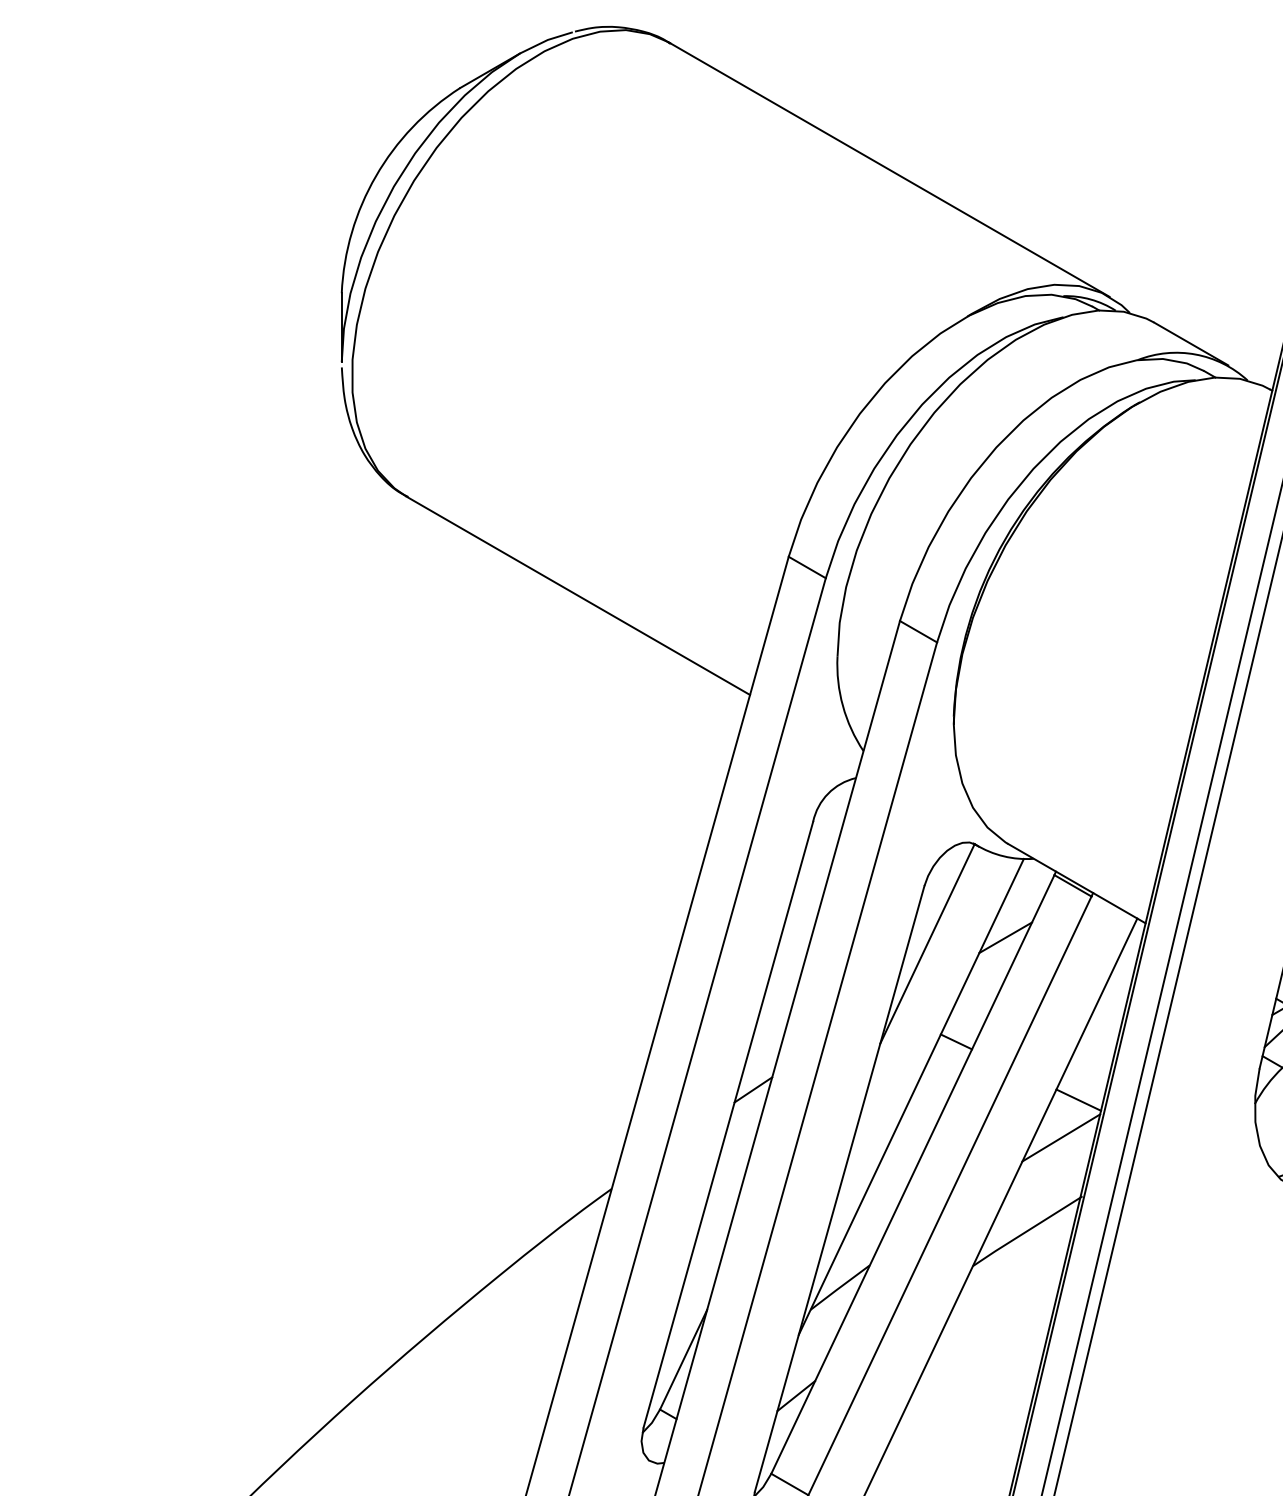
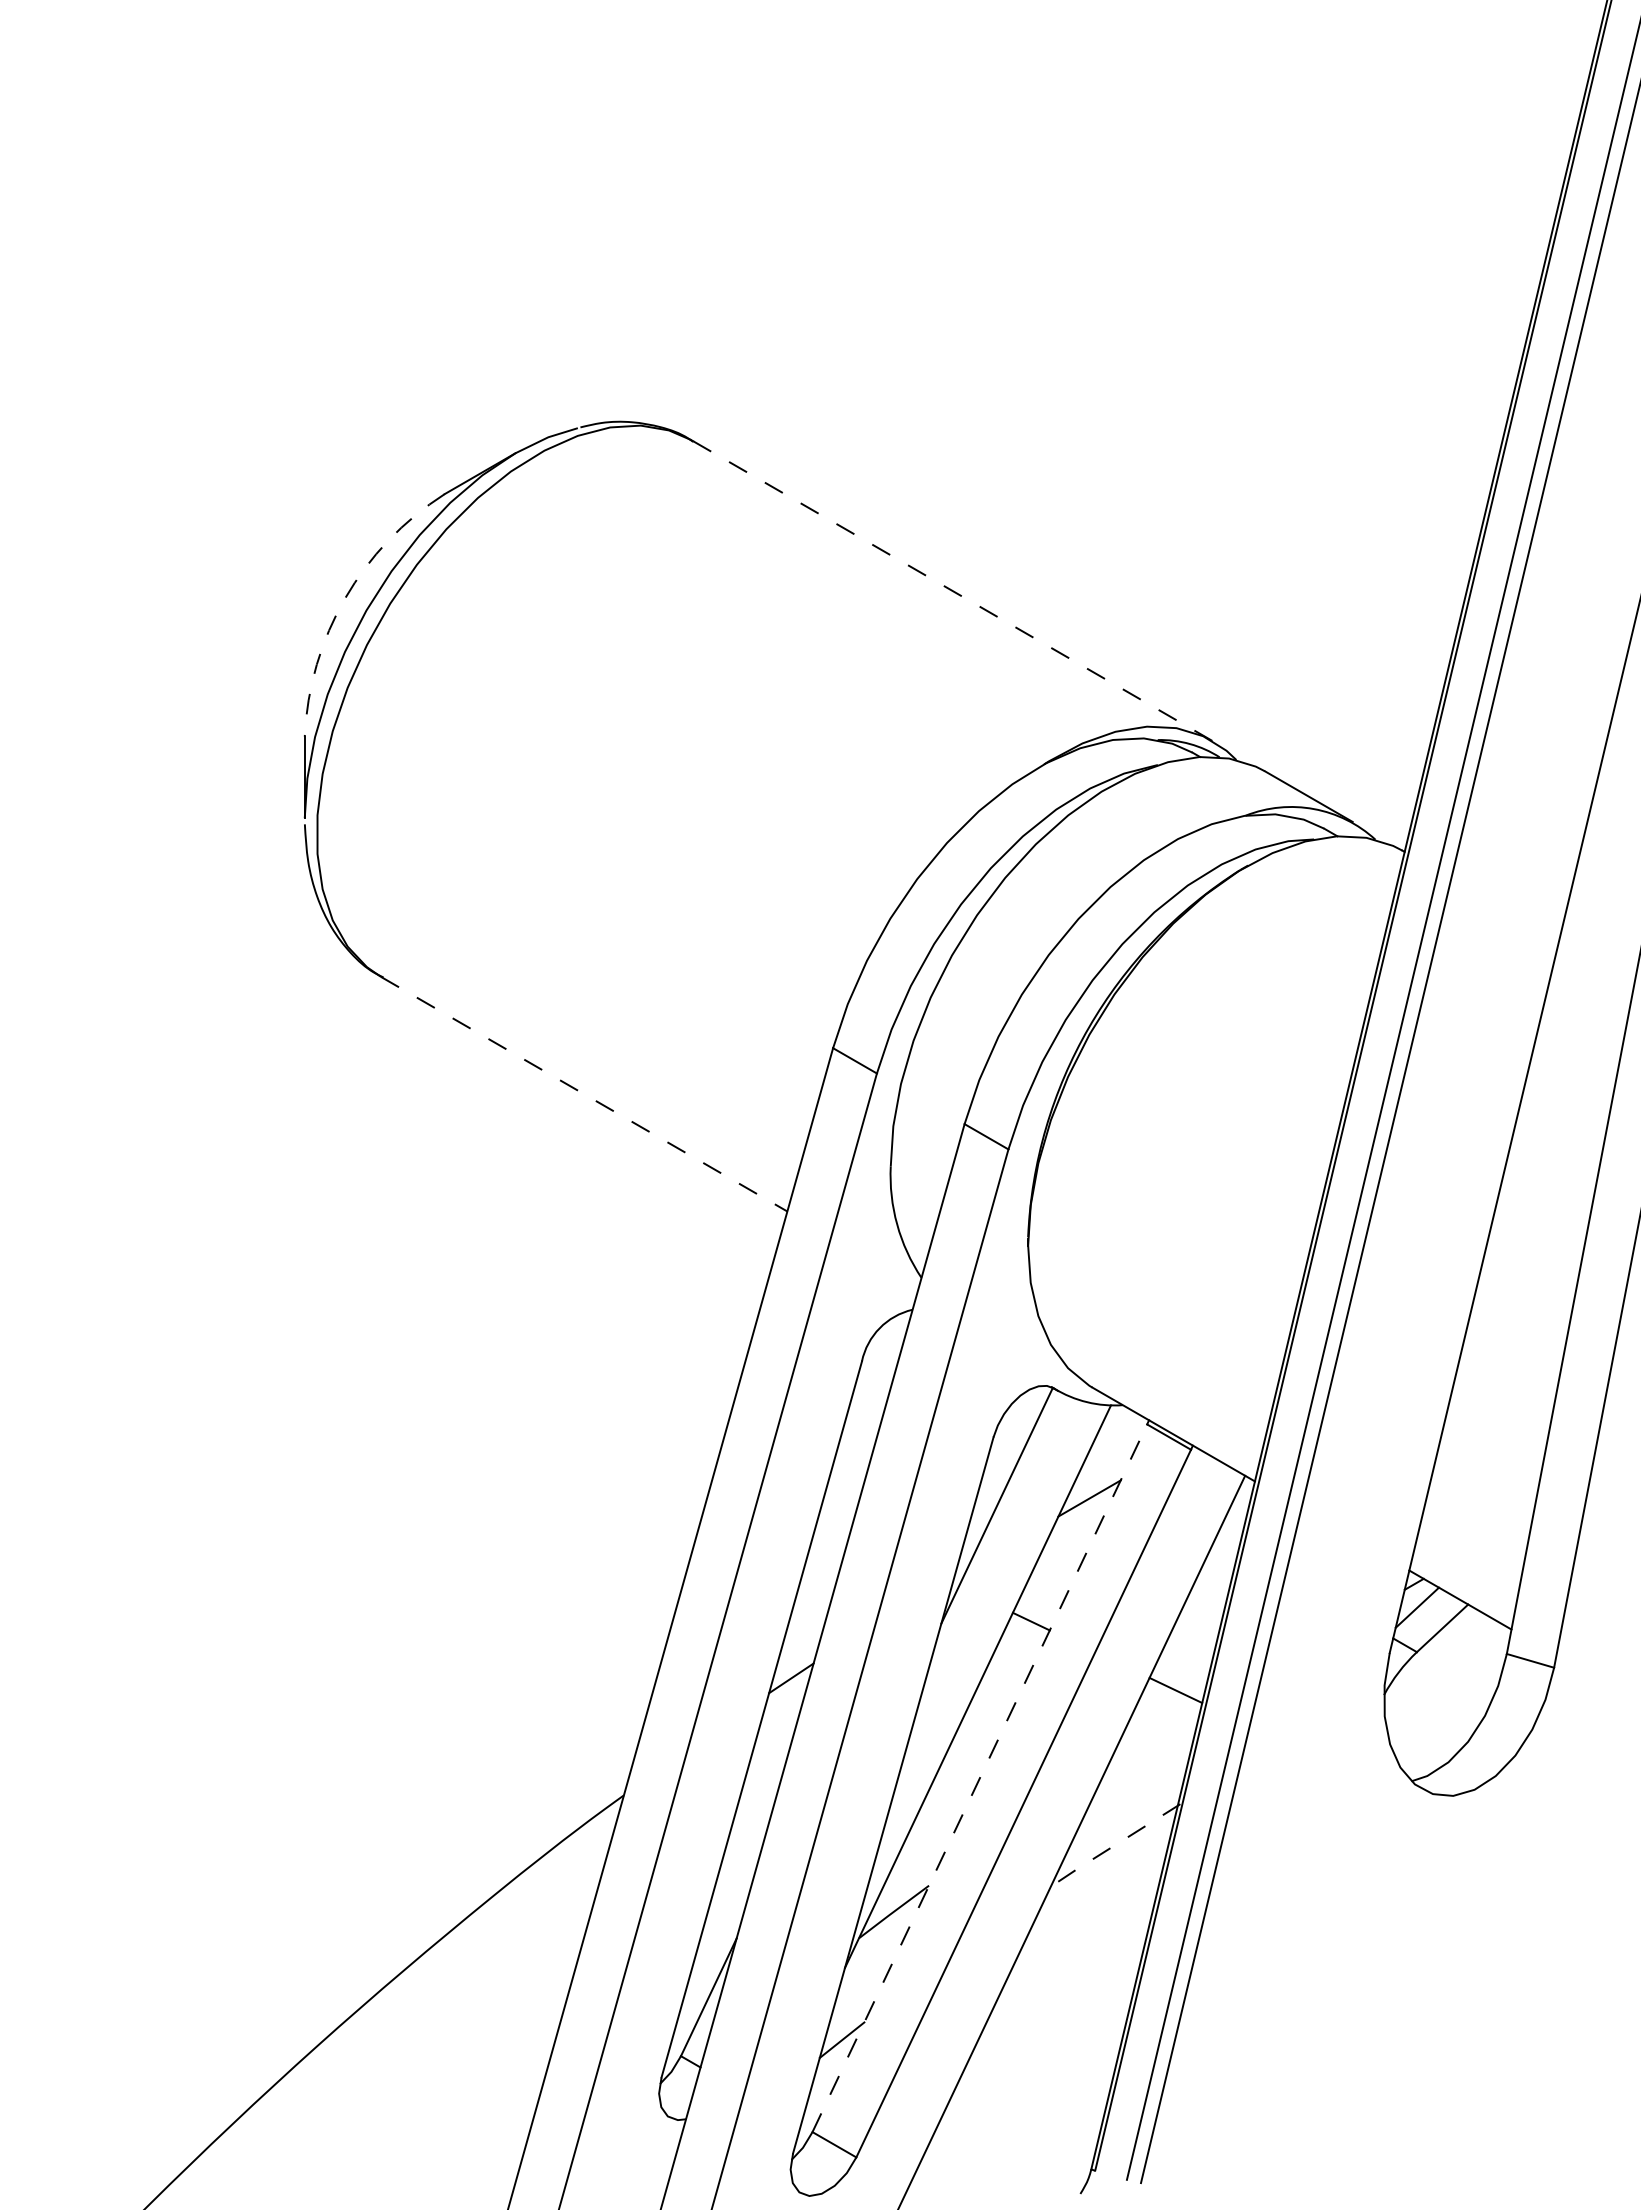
line: (888, 169) -> (951, 590), solid -> dashed
arc: (376, 176) -> (345, 598), solid -> dashed
line: (578, 595) -> (584, 1094), solid -> dashed
line: (1061, 1137) -> (1155, 1734), removed
line: (913, 1173) -> (980, 1777), solid -> dashed
line: (1026, 1231) -> (1114, 1845), solid -> dashed

